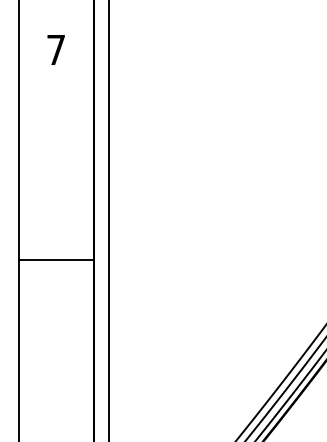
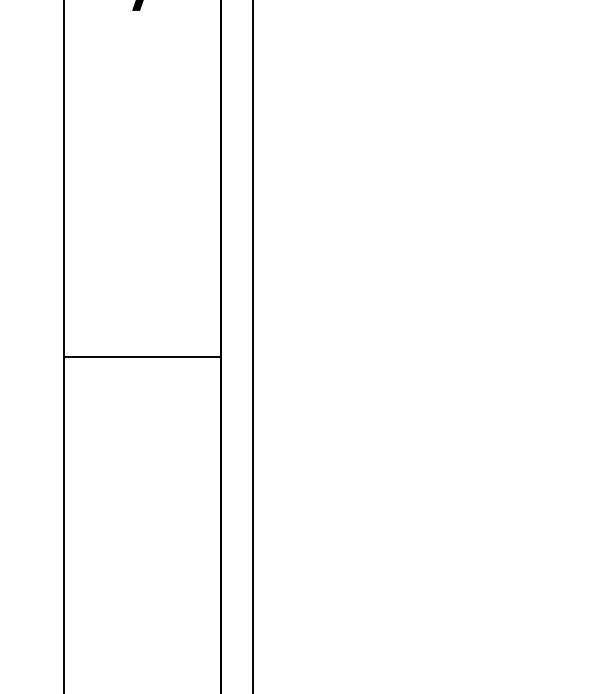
line: (55, 260) -> (140, 357), moved

